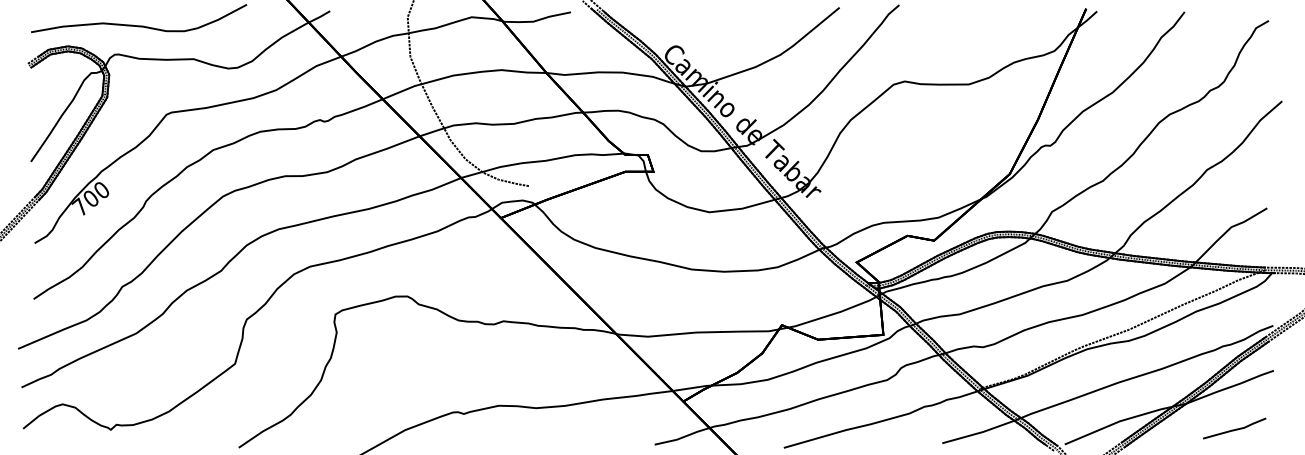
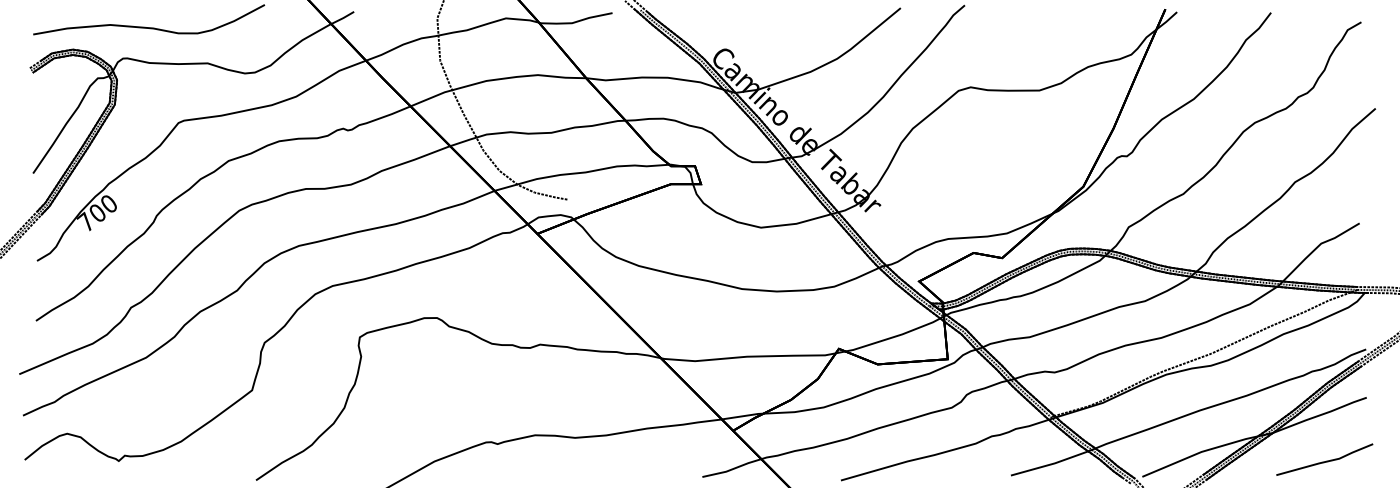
part: (1234, 428) -> (1324, 459), size x1.43

